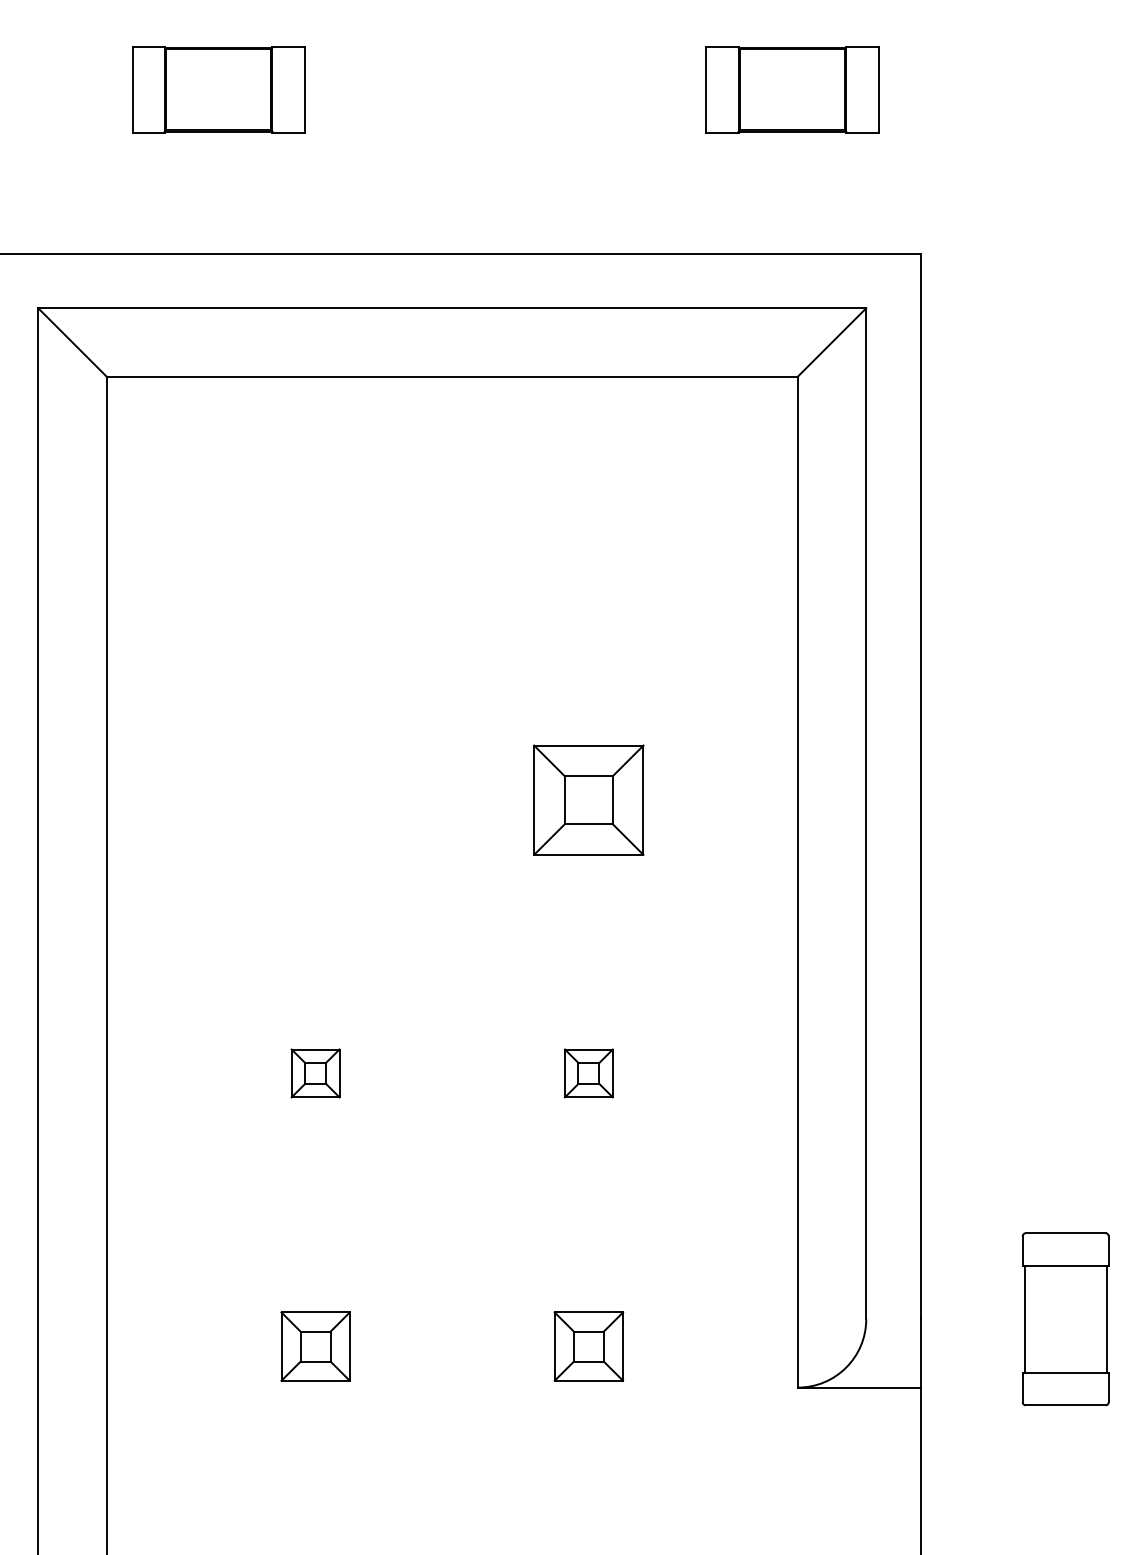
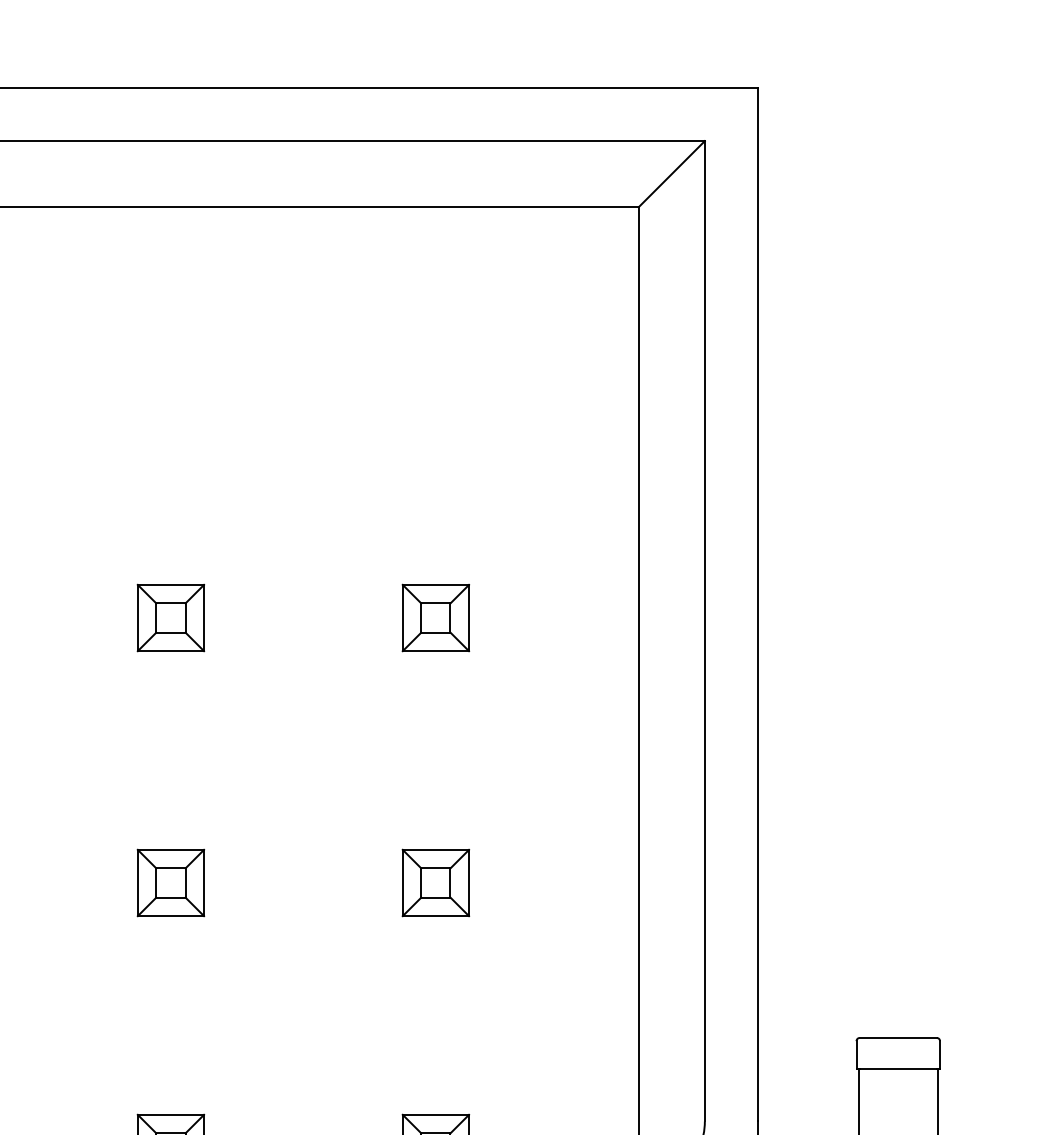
part: (315, 799) -> (170, 617), added
part: (588, 799) -> (435, 617), size x0.62
part: (315, 1073) -> (170, 883), size x1.43
part: (588, 1073) -> (435, 883), size x1.43

